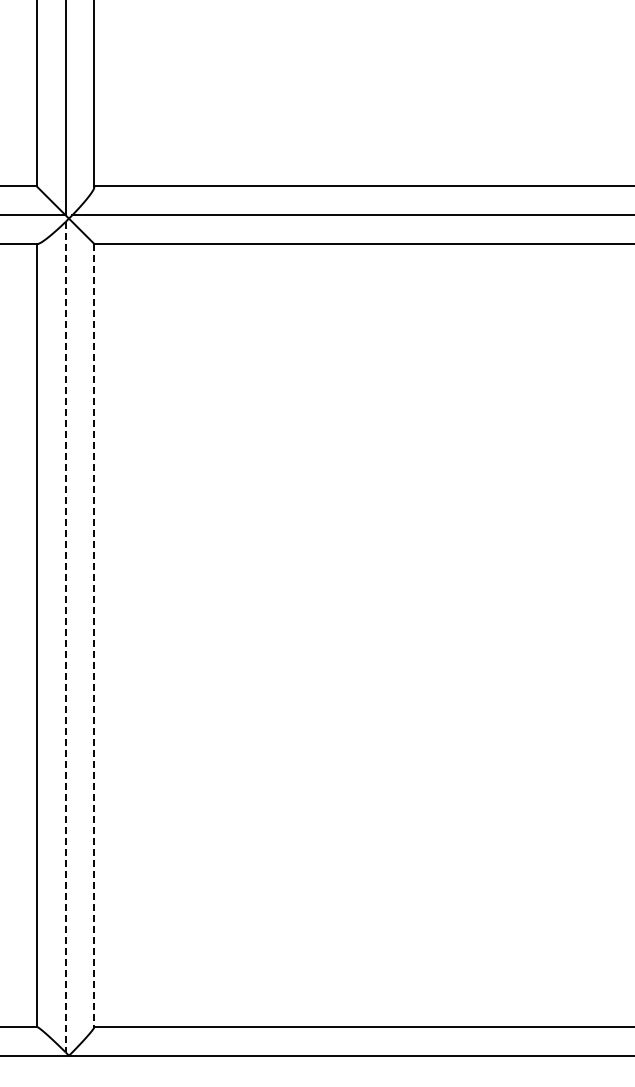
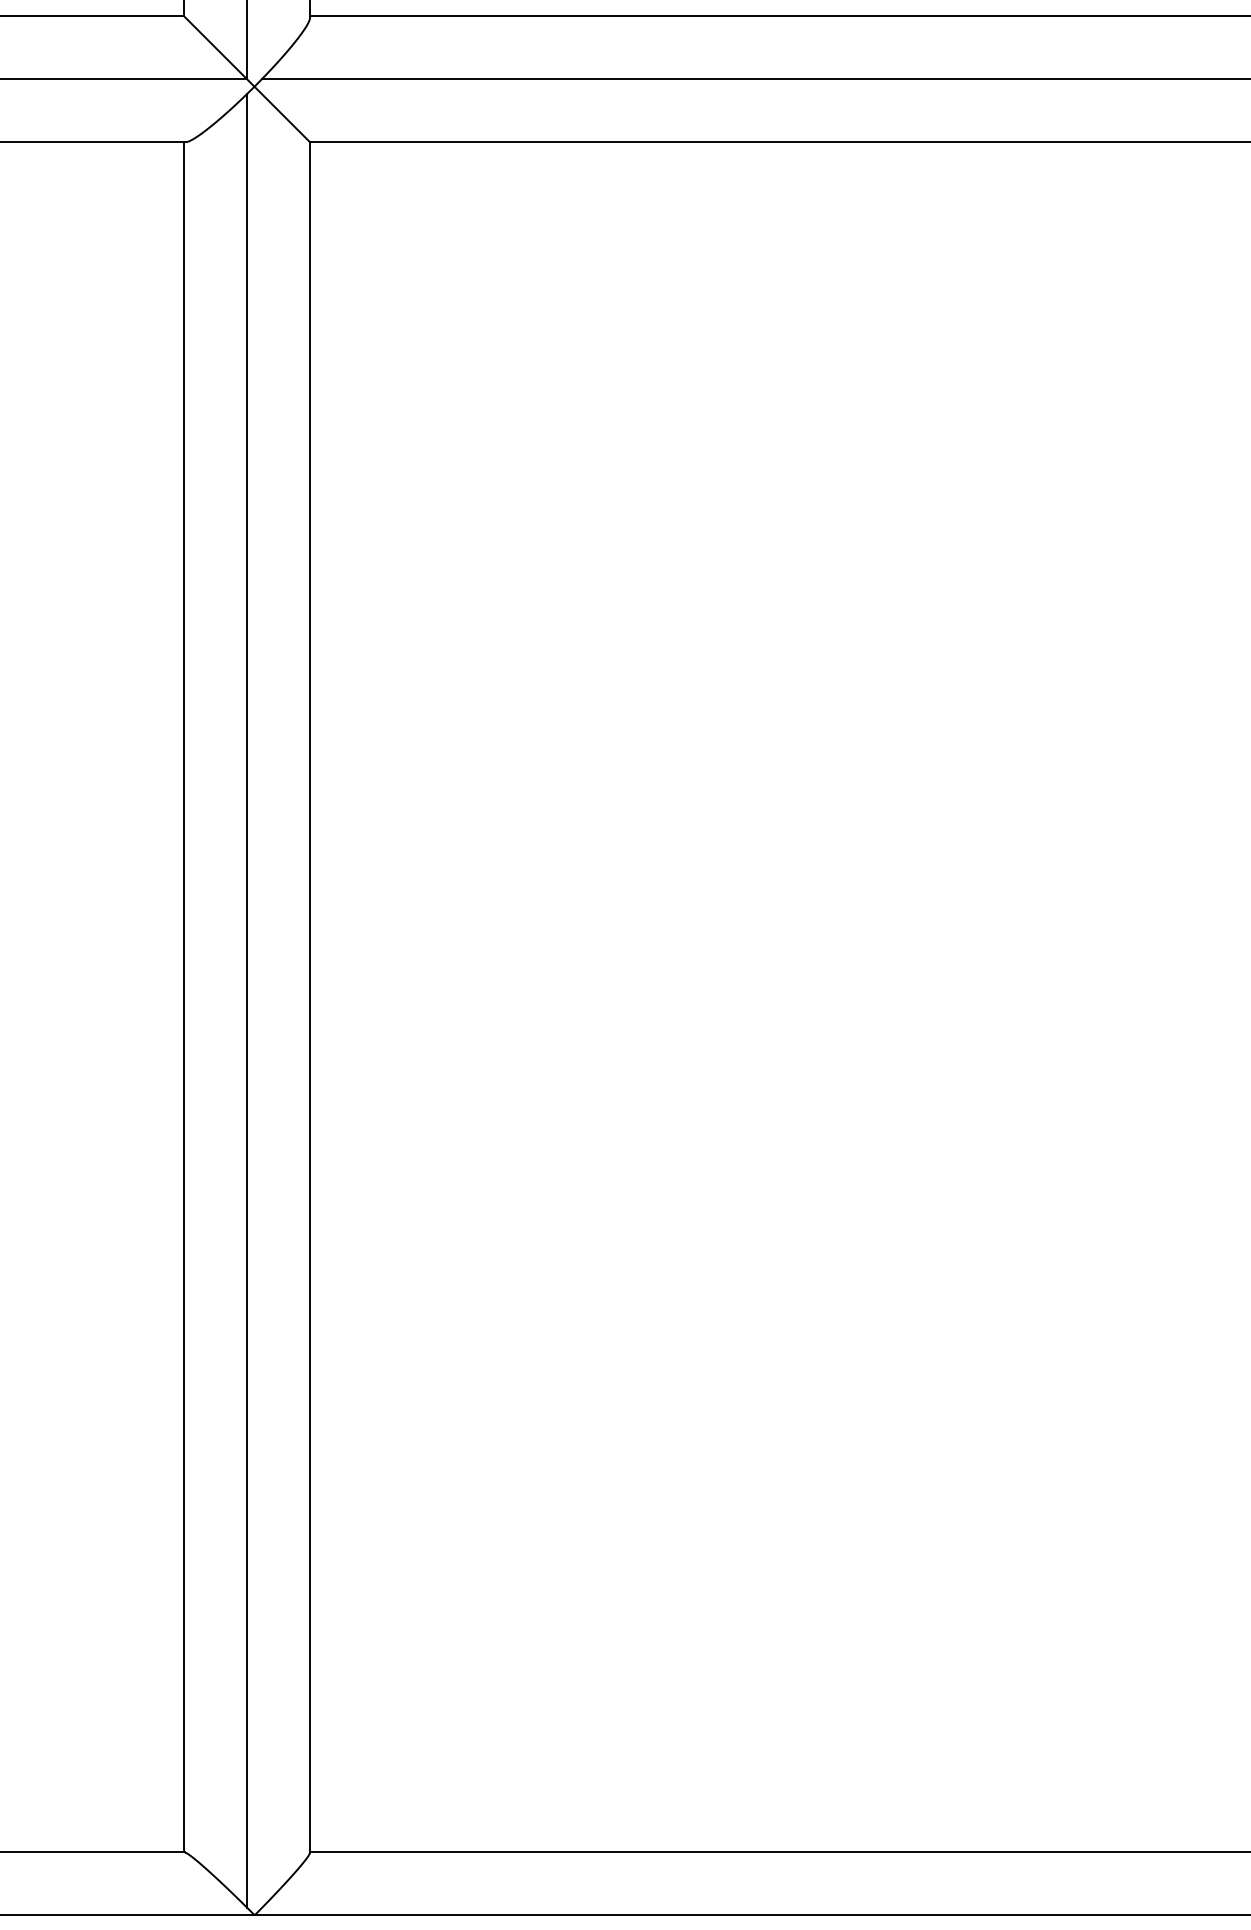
line: (94, 635) -> (310, 997), dashed -> solid
line: (65, 637) -> (246, 1001), dashed -> solid

